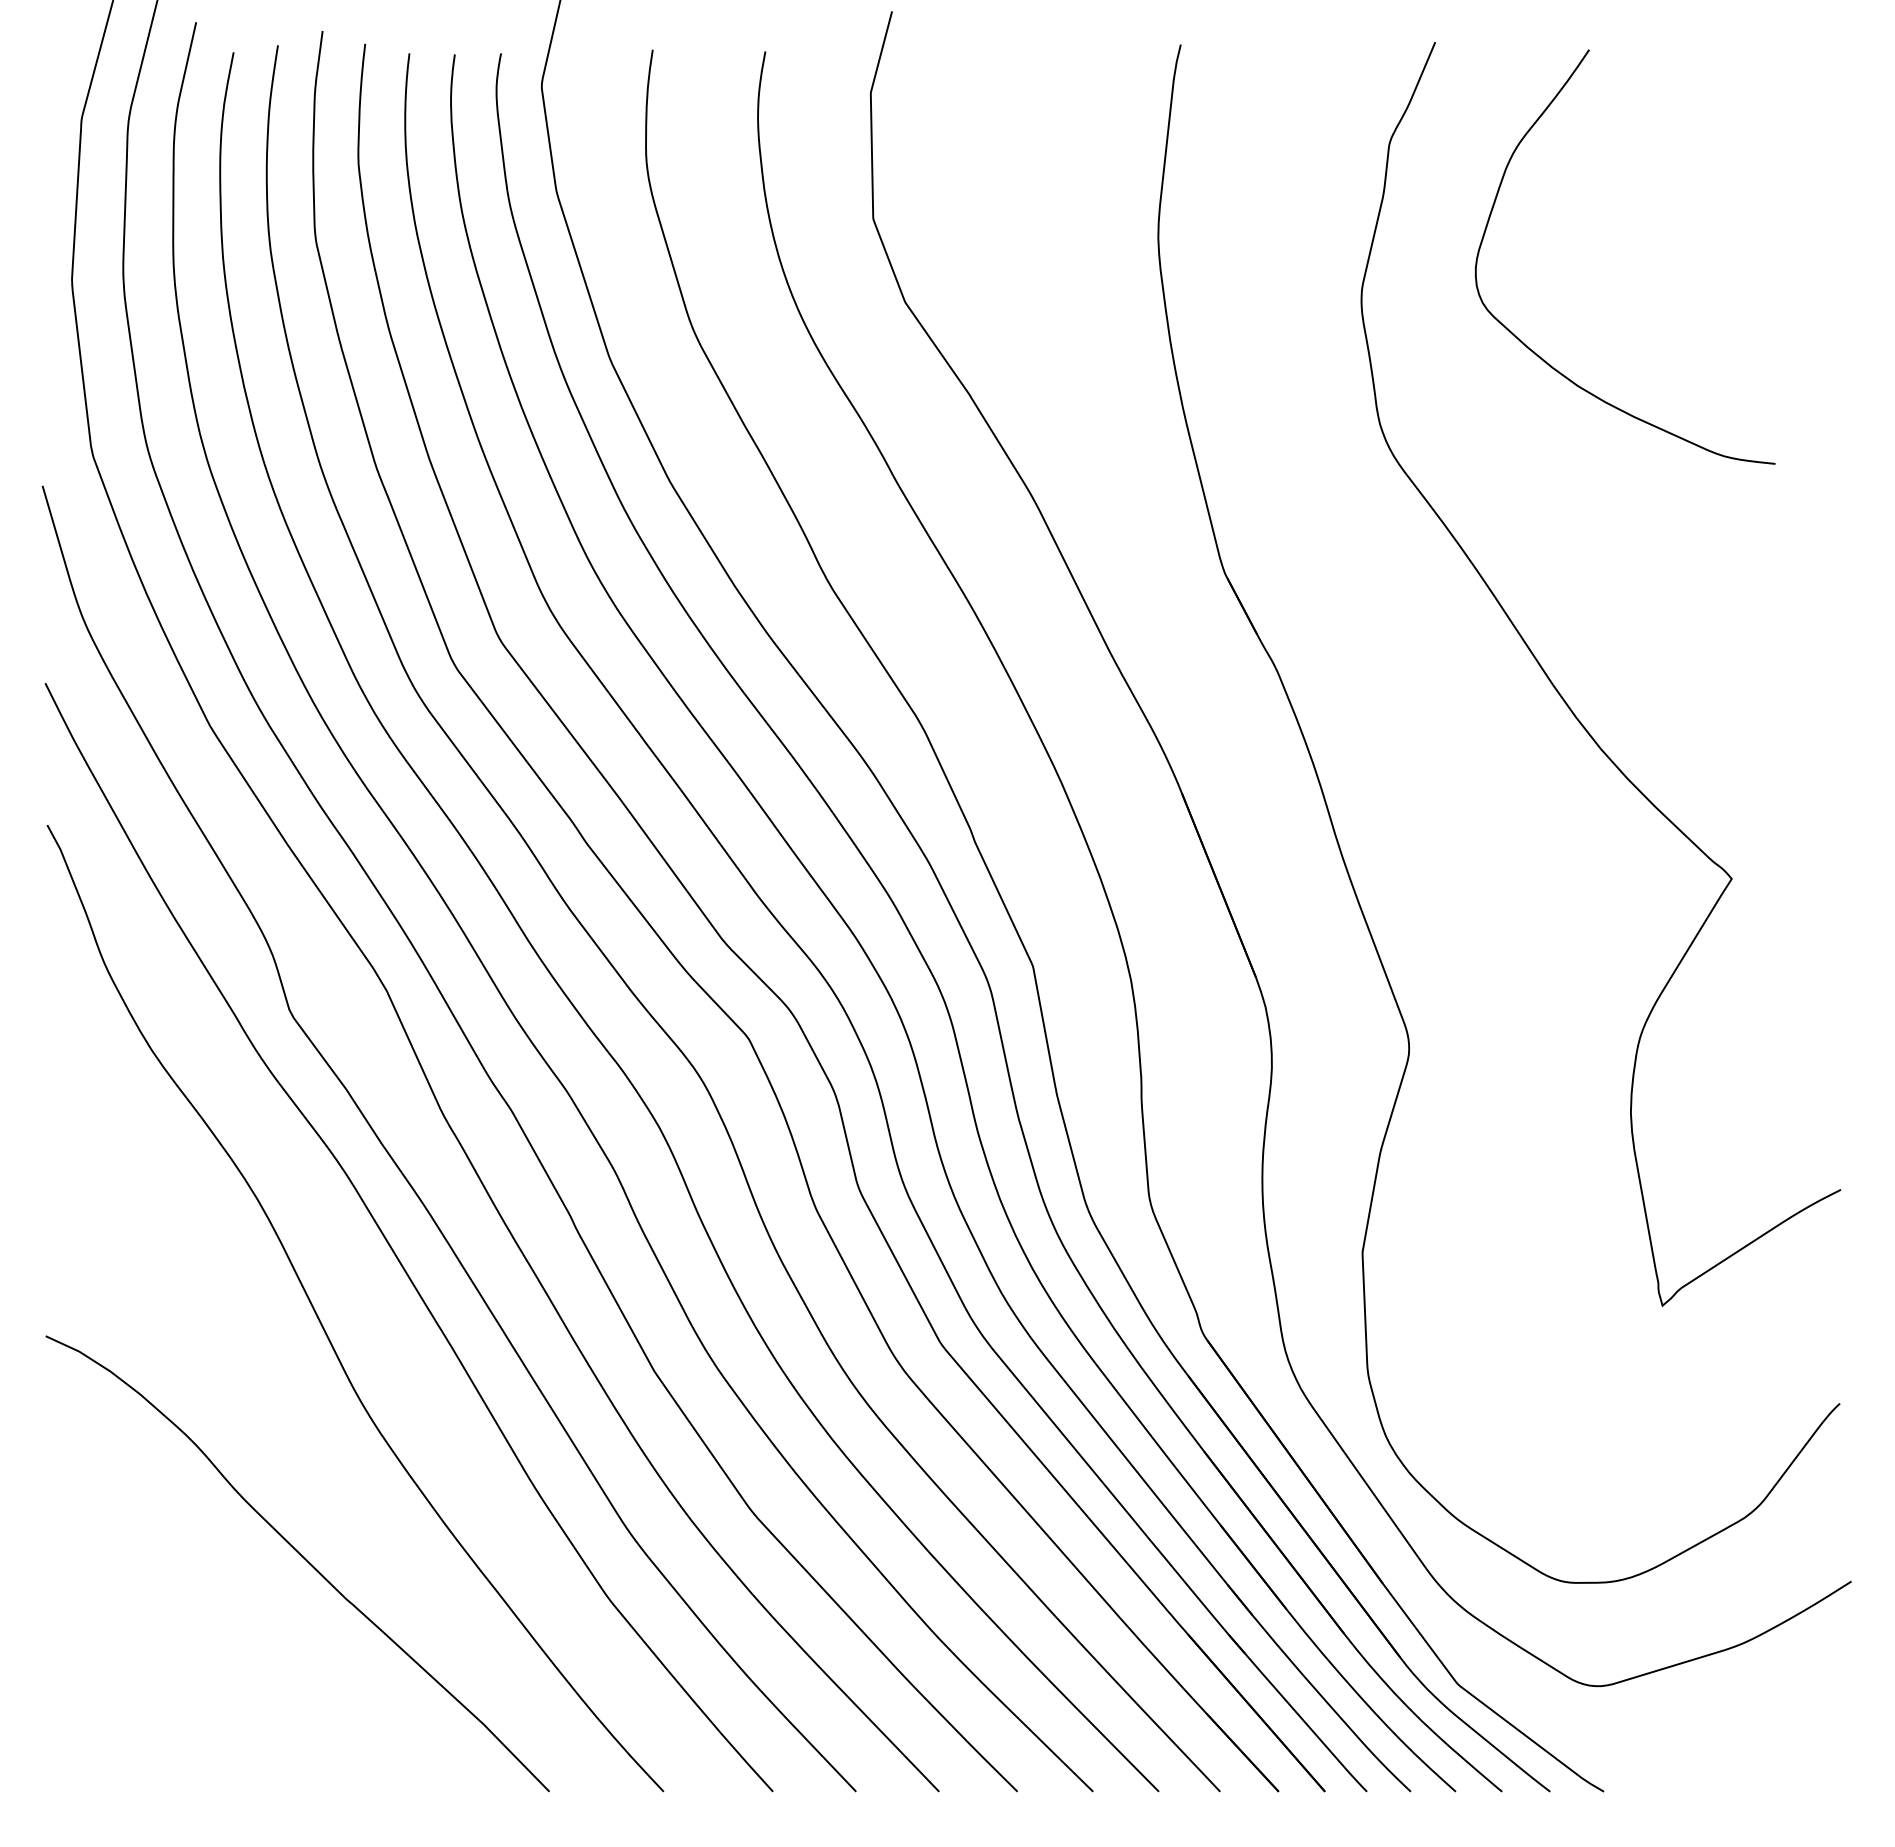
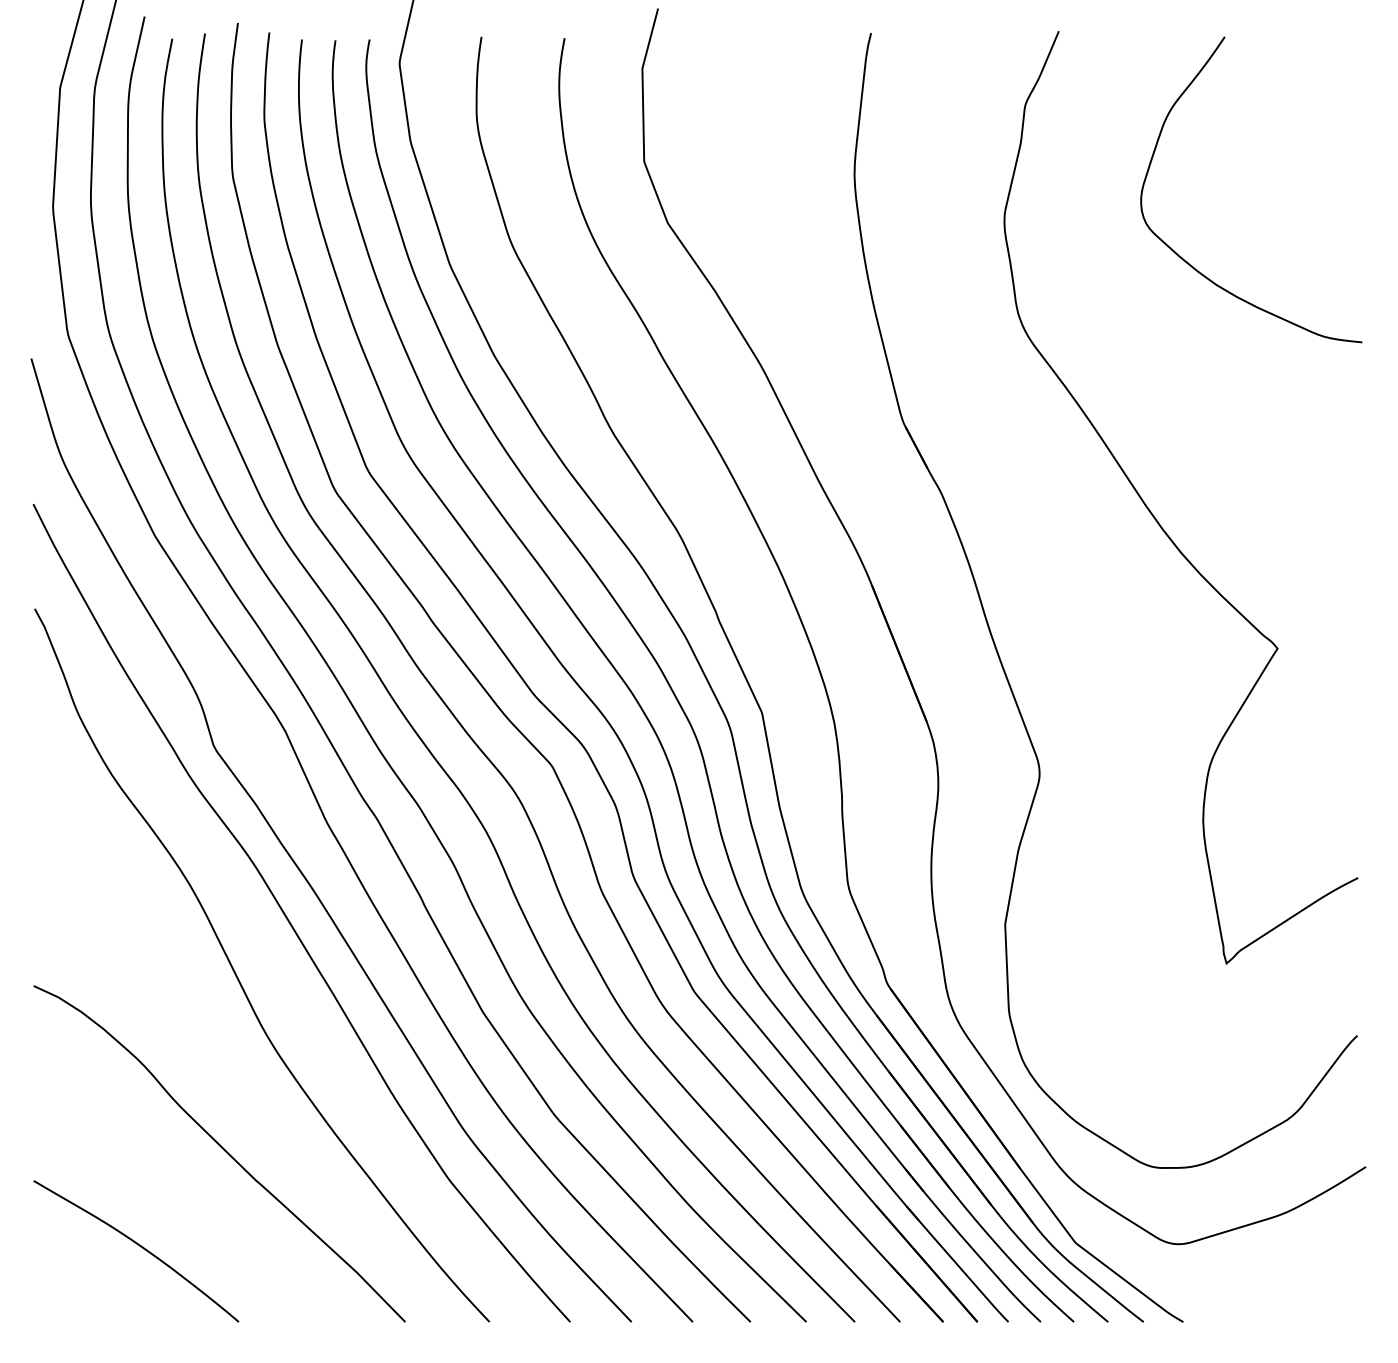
curve: (1544, 359) -> (1191, 265), moved
curve: (189, 1689) -> (139, 1246), added

